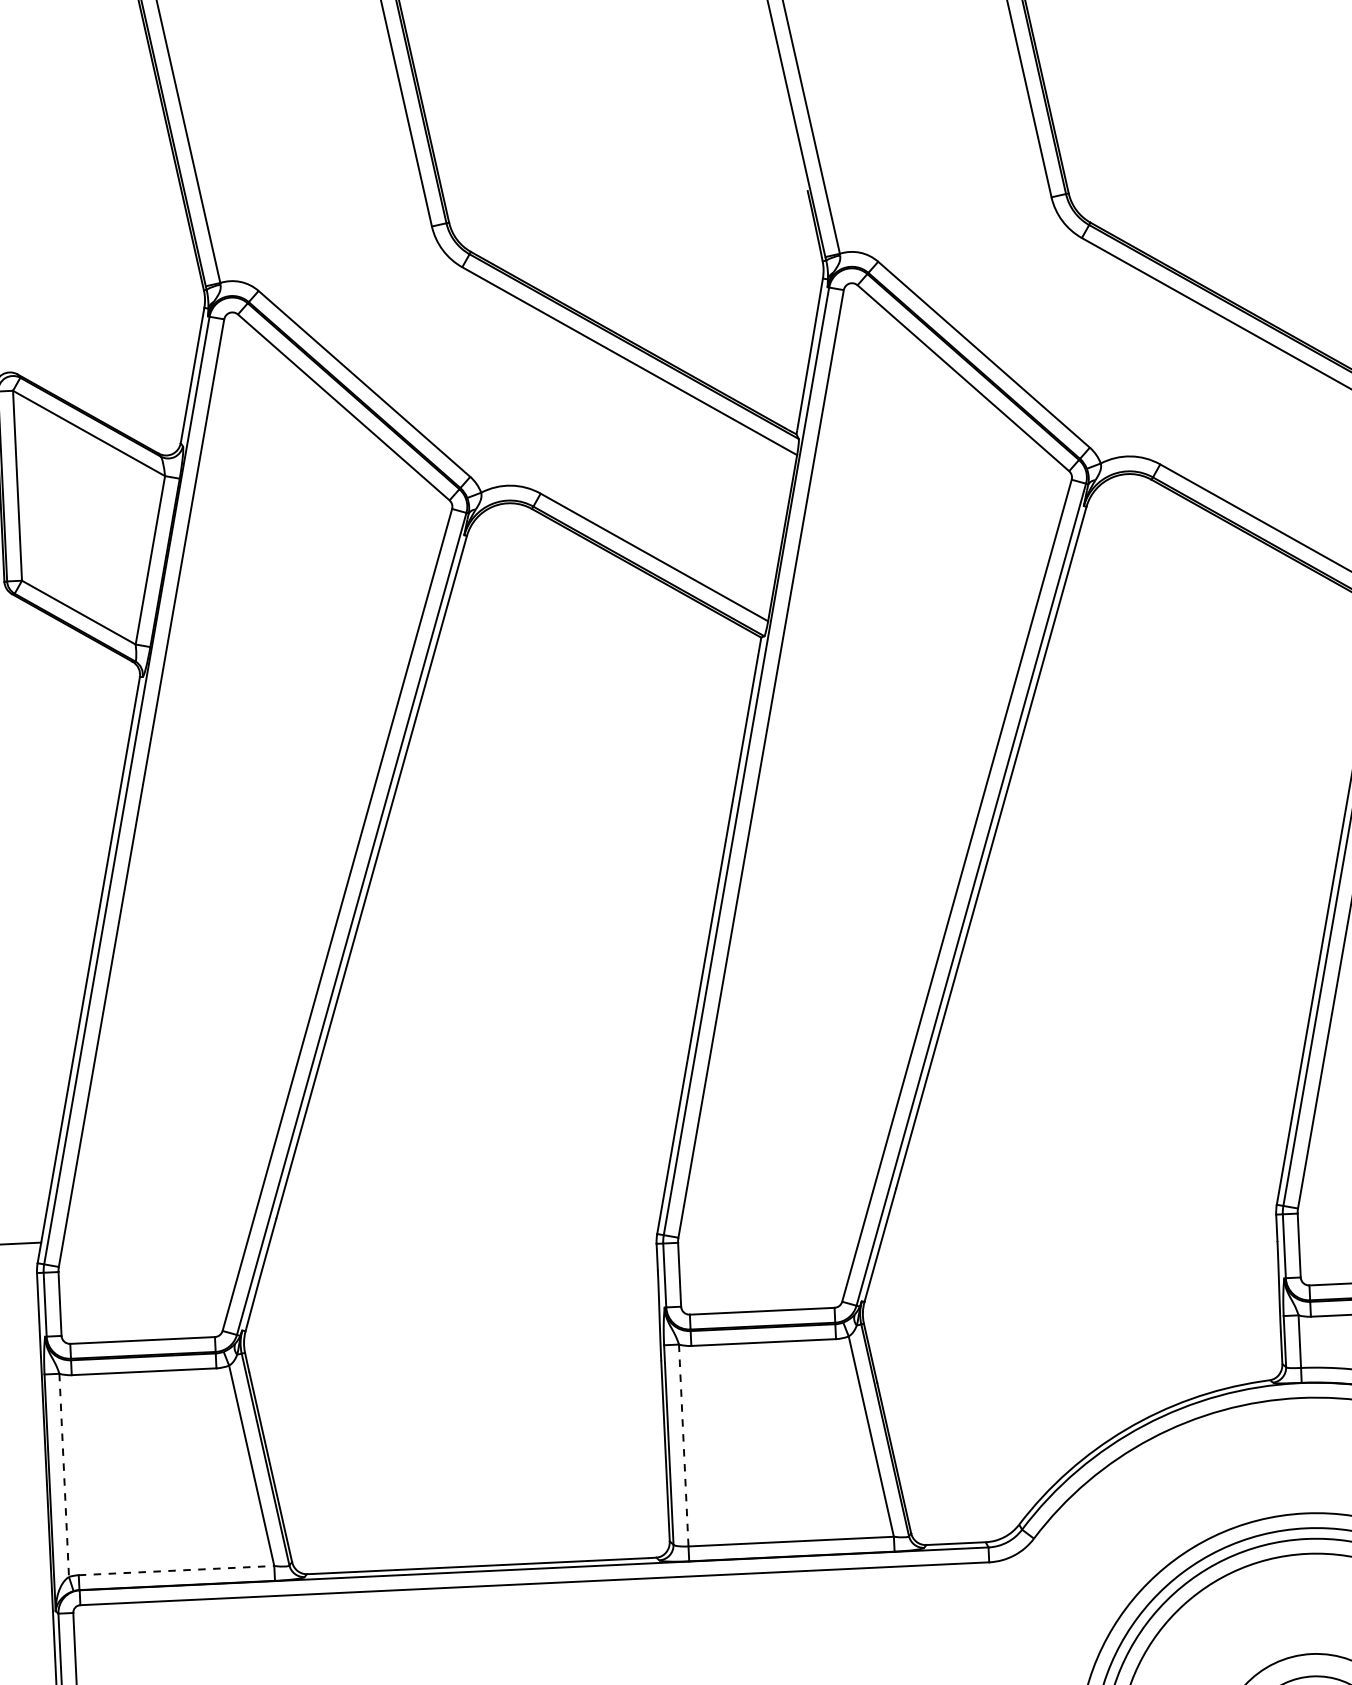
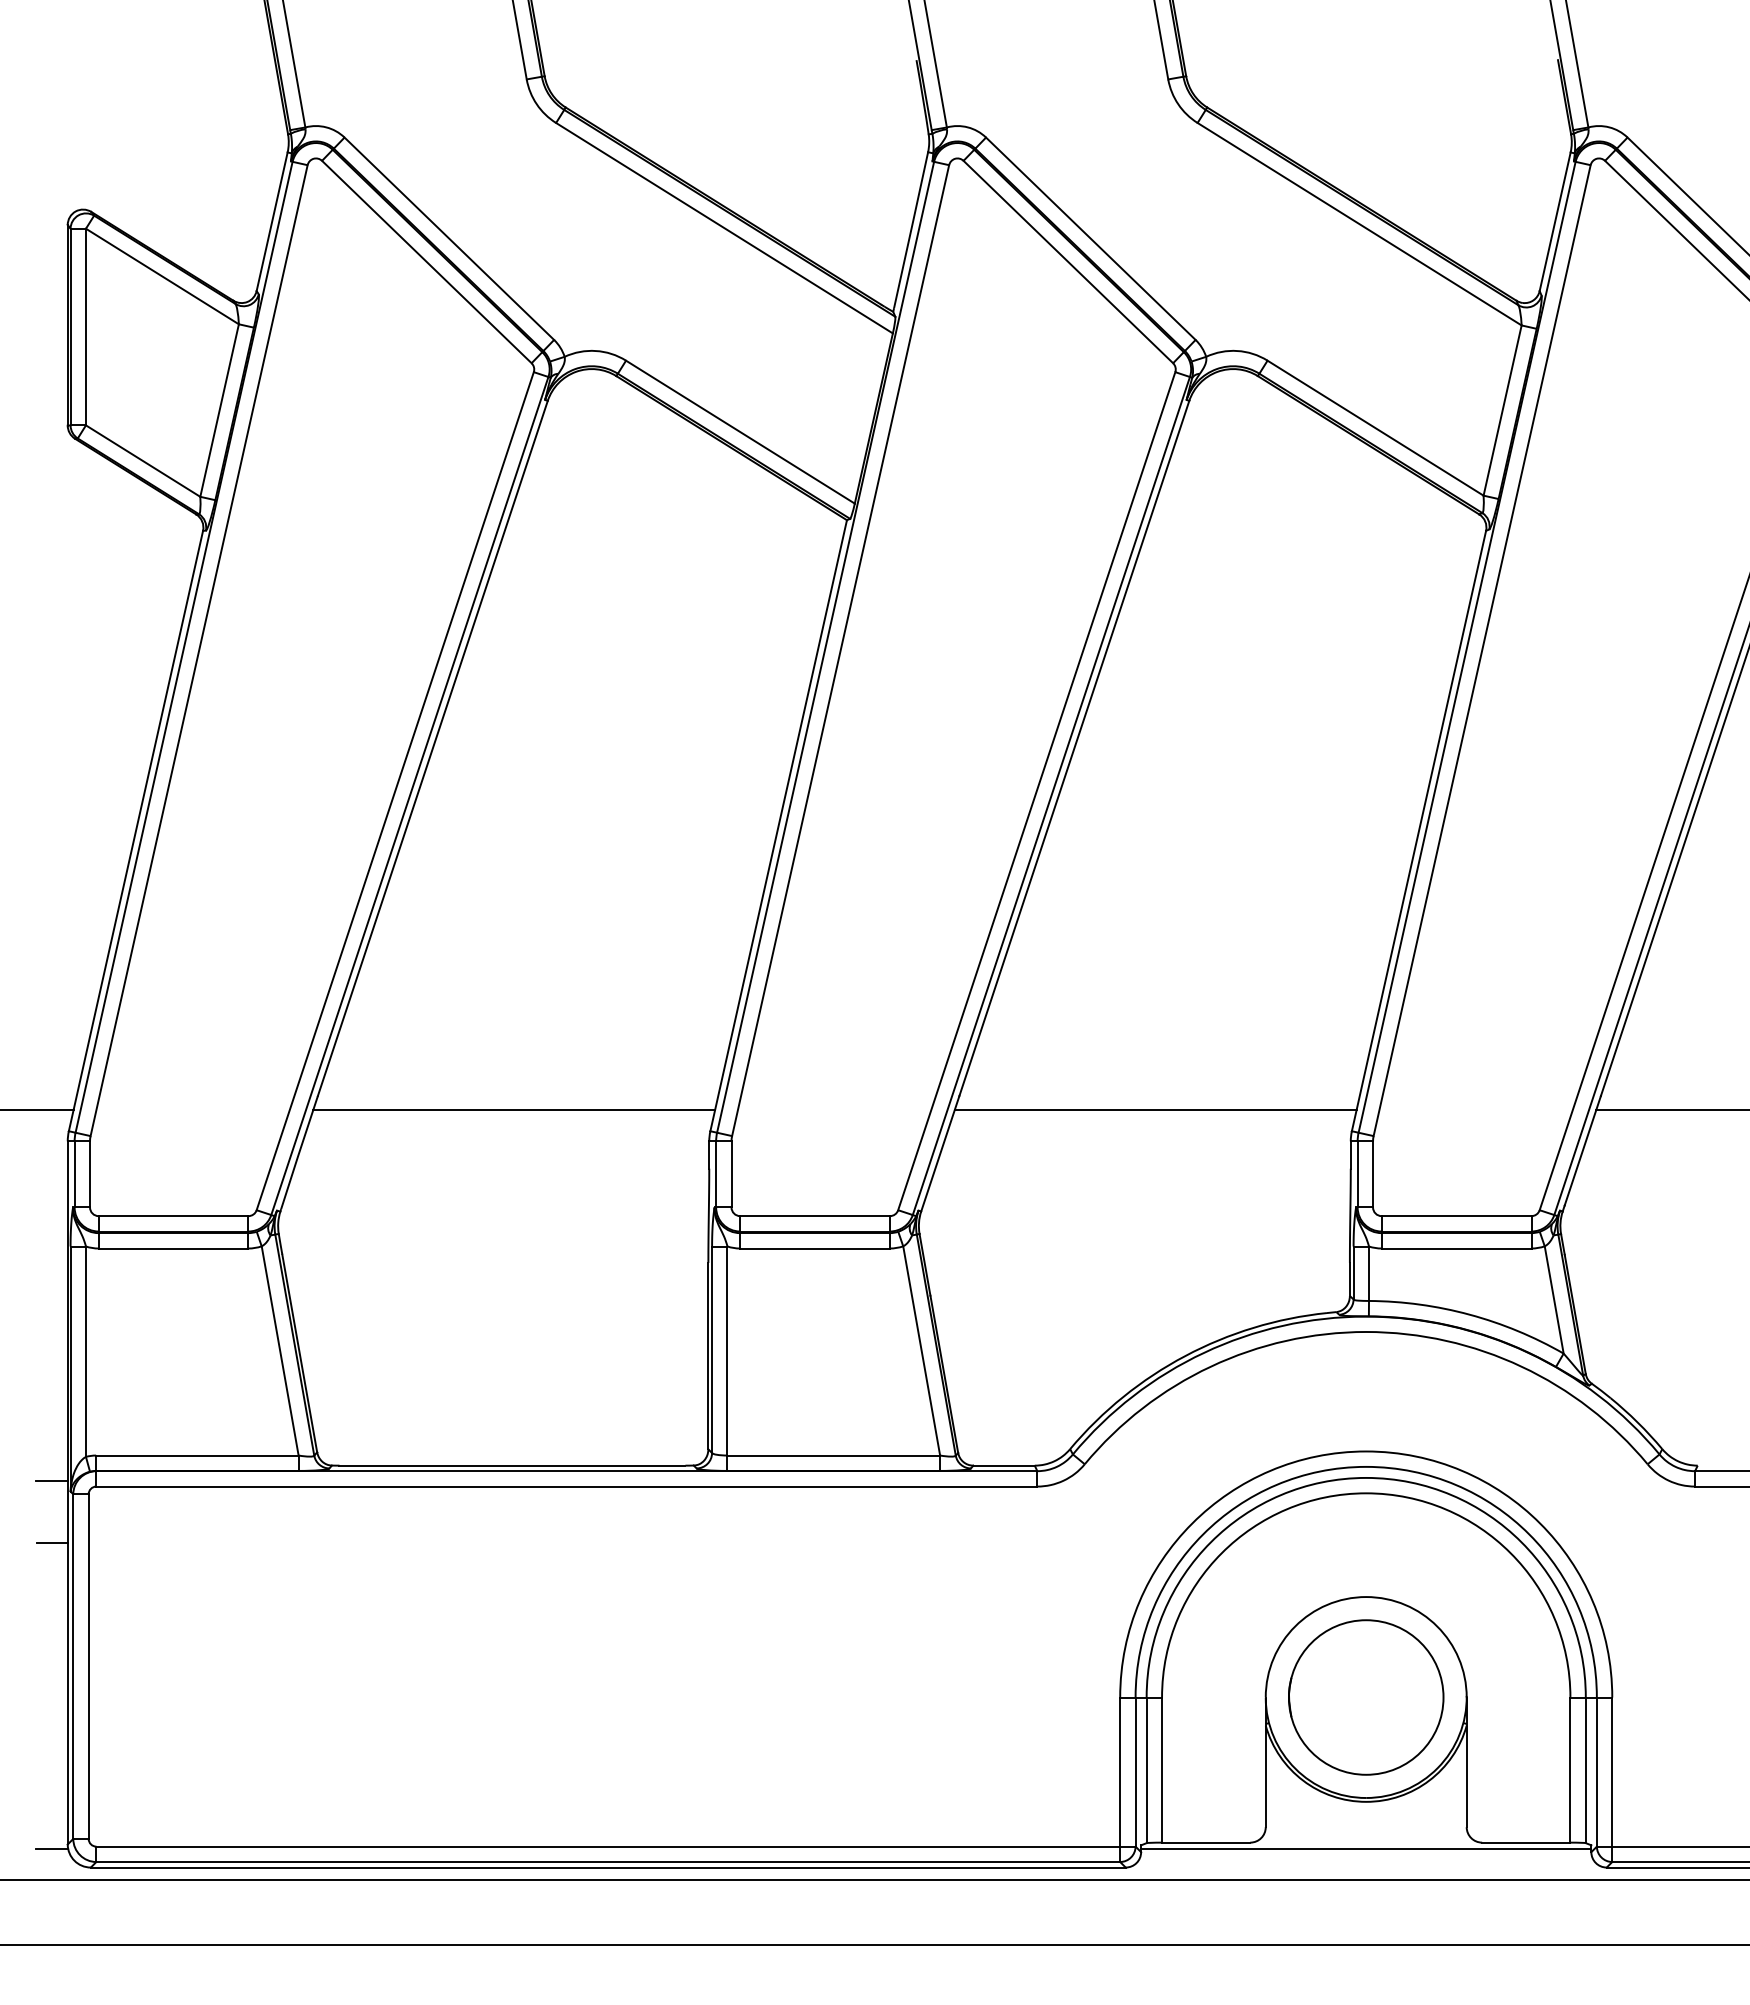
line: (1086, 1193) -> (1155, 1110), added
line: (467, 1222) -> (514, 1110), added
line: (683, 1445) -> (727, 1351), dashed -> solid
line: (63, 1476) -> (85, 1352), dashed -> solid
line: (176, 1570) -> (197, 1455), dashed -> solid
line: (36, 1602) -> (51, 1481), added
line: (39, 1661) -> (51, 1542), added

